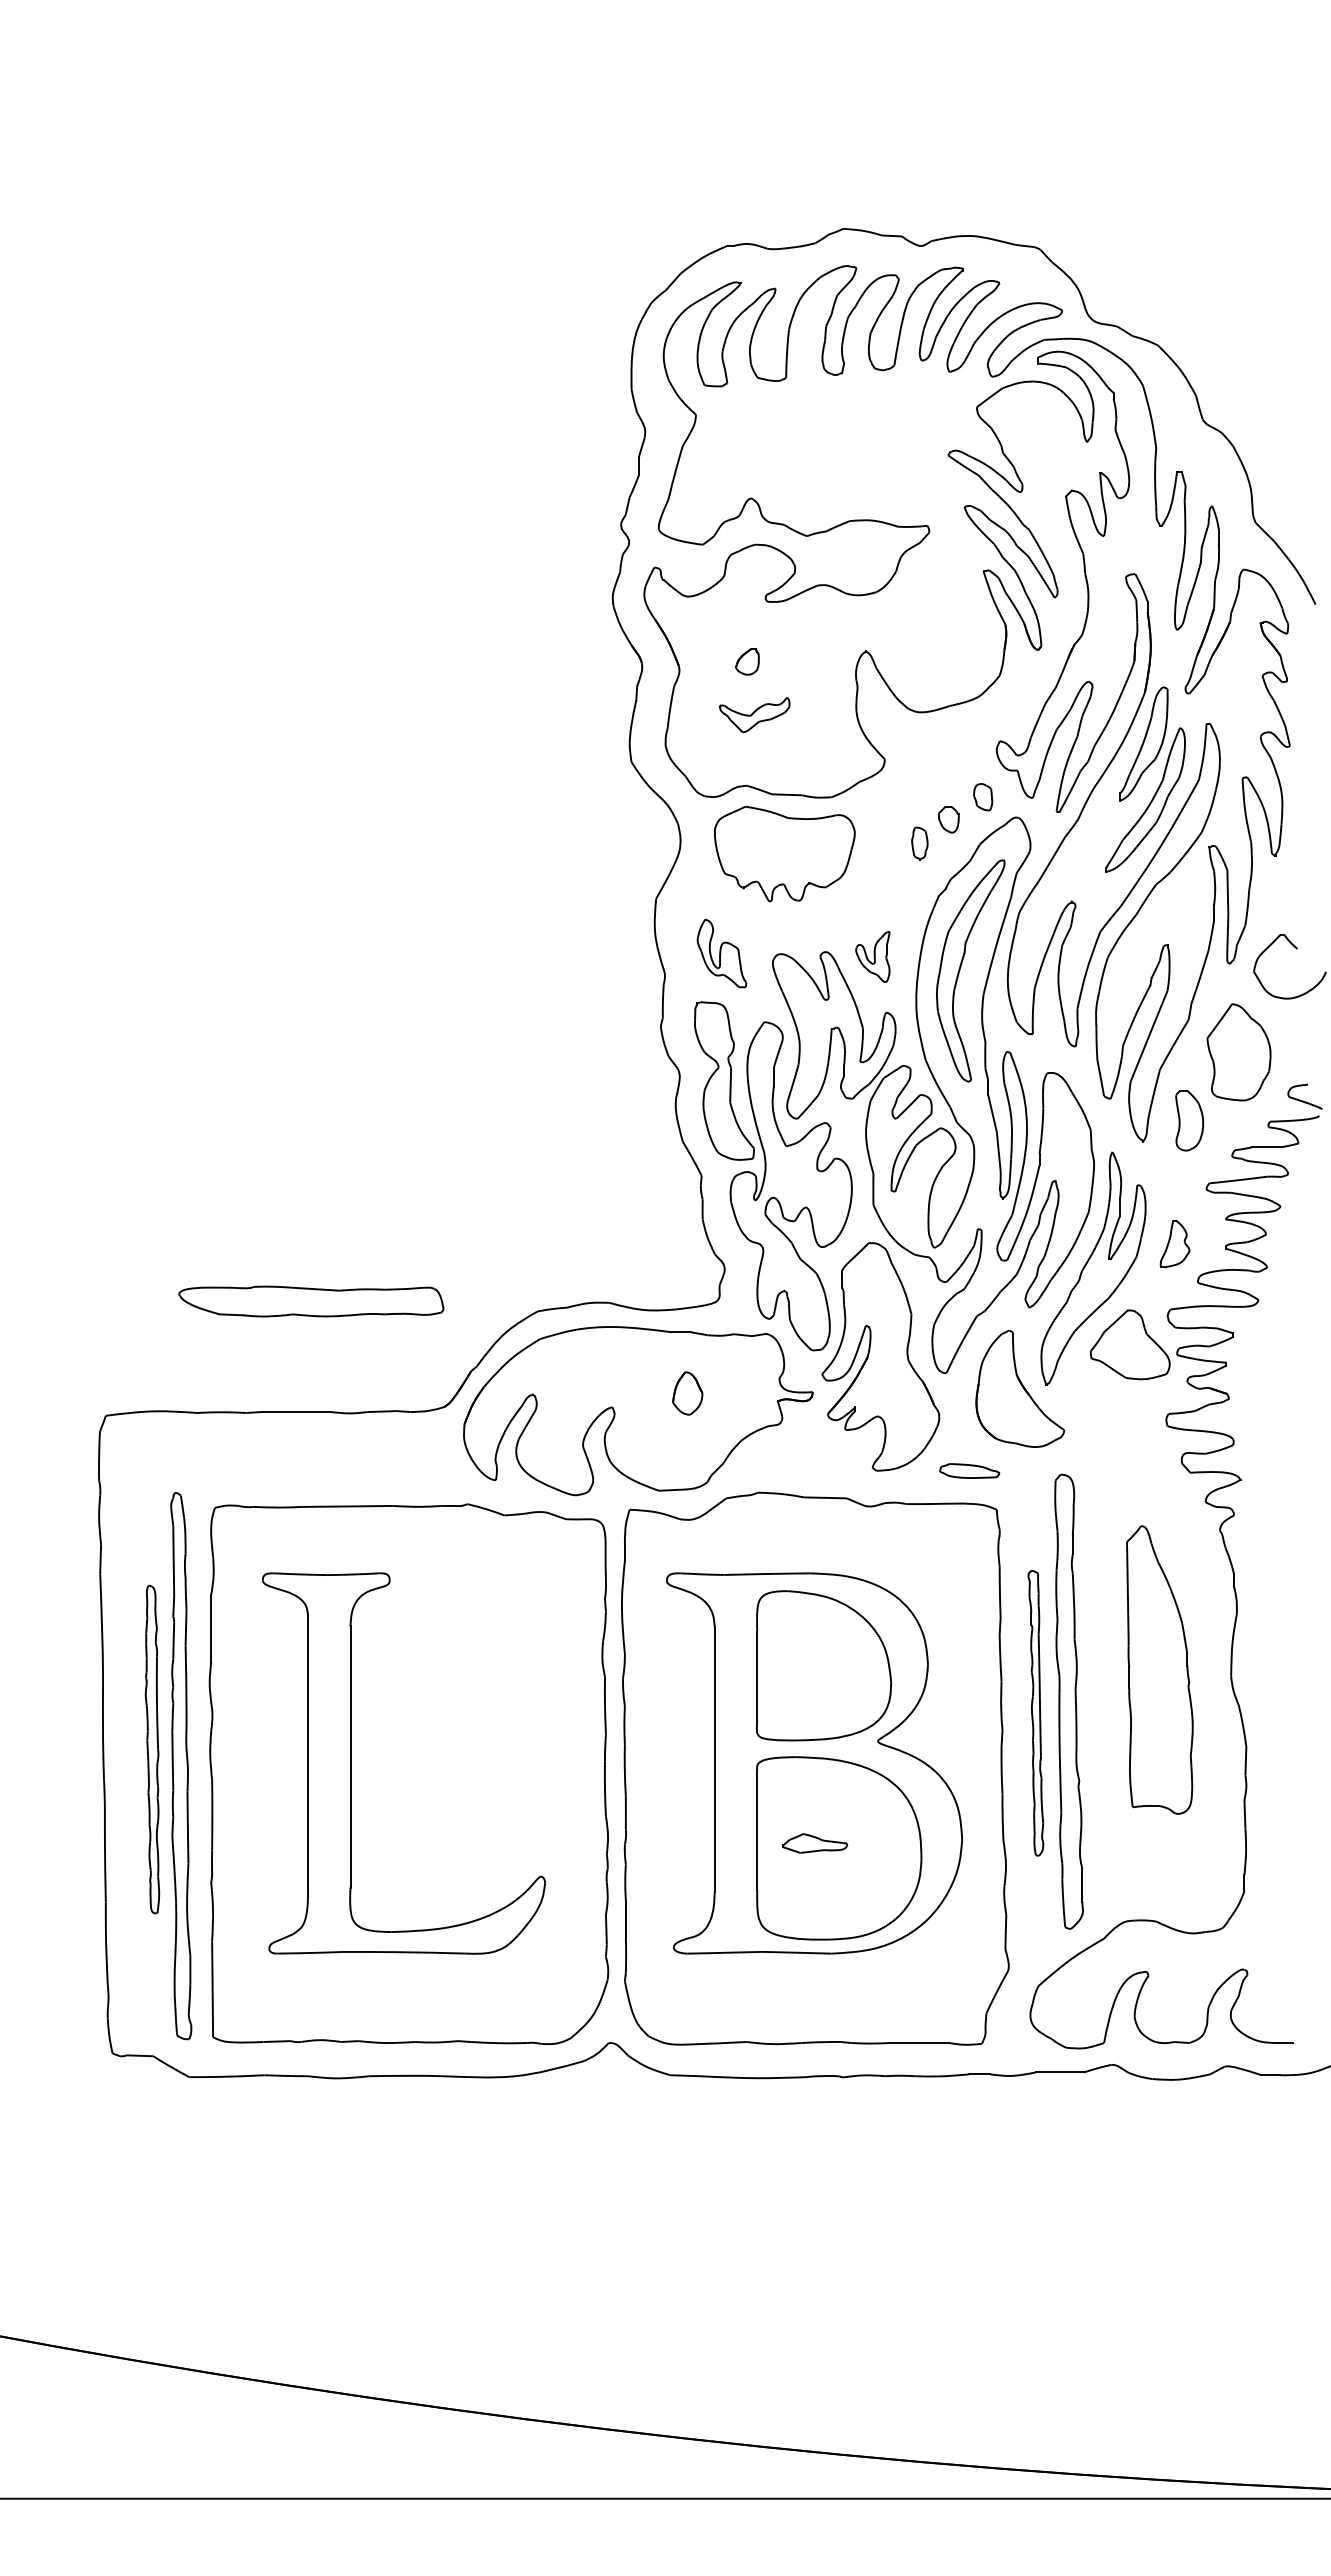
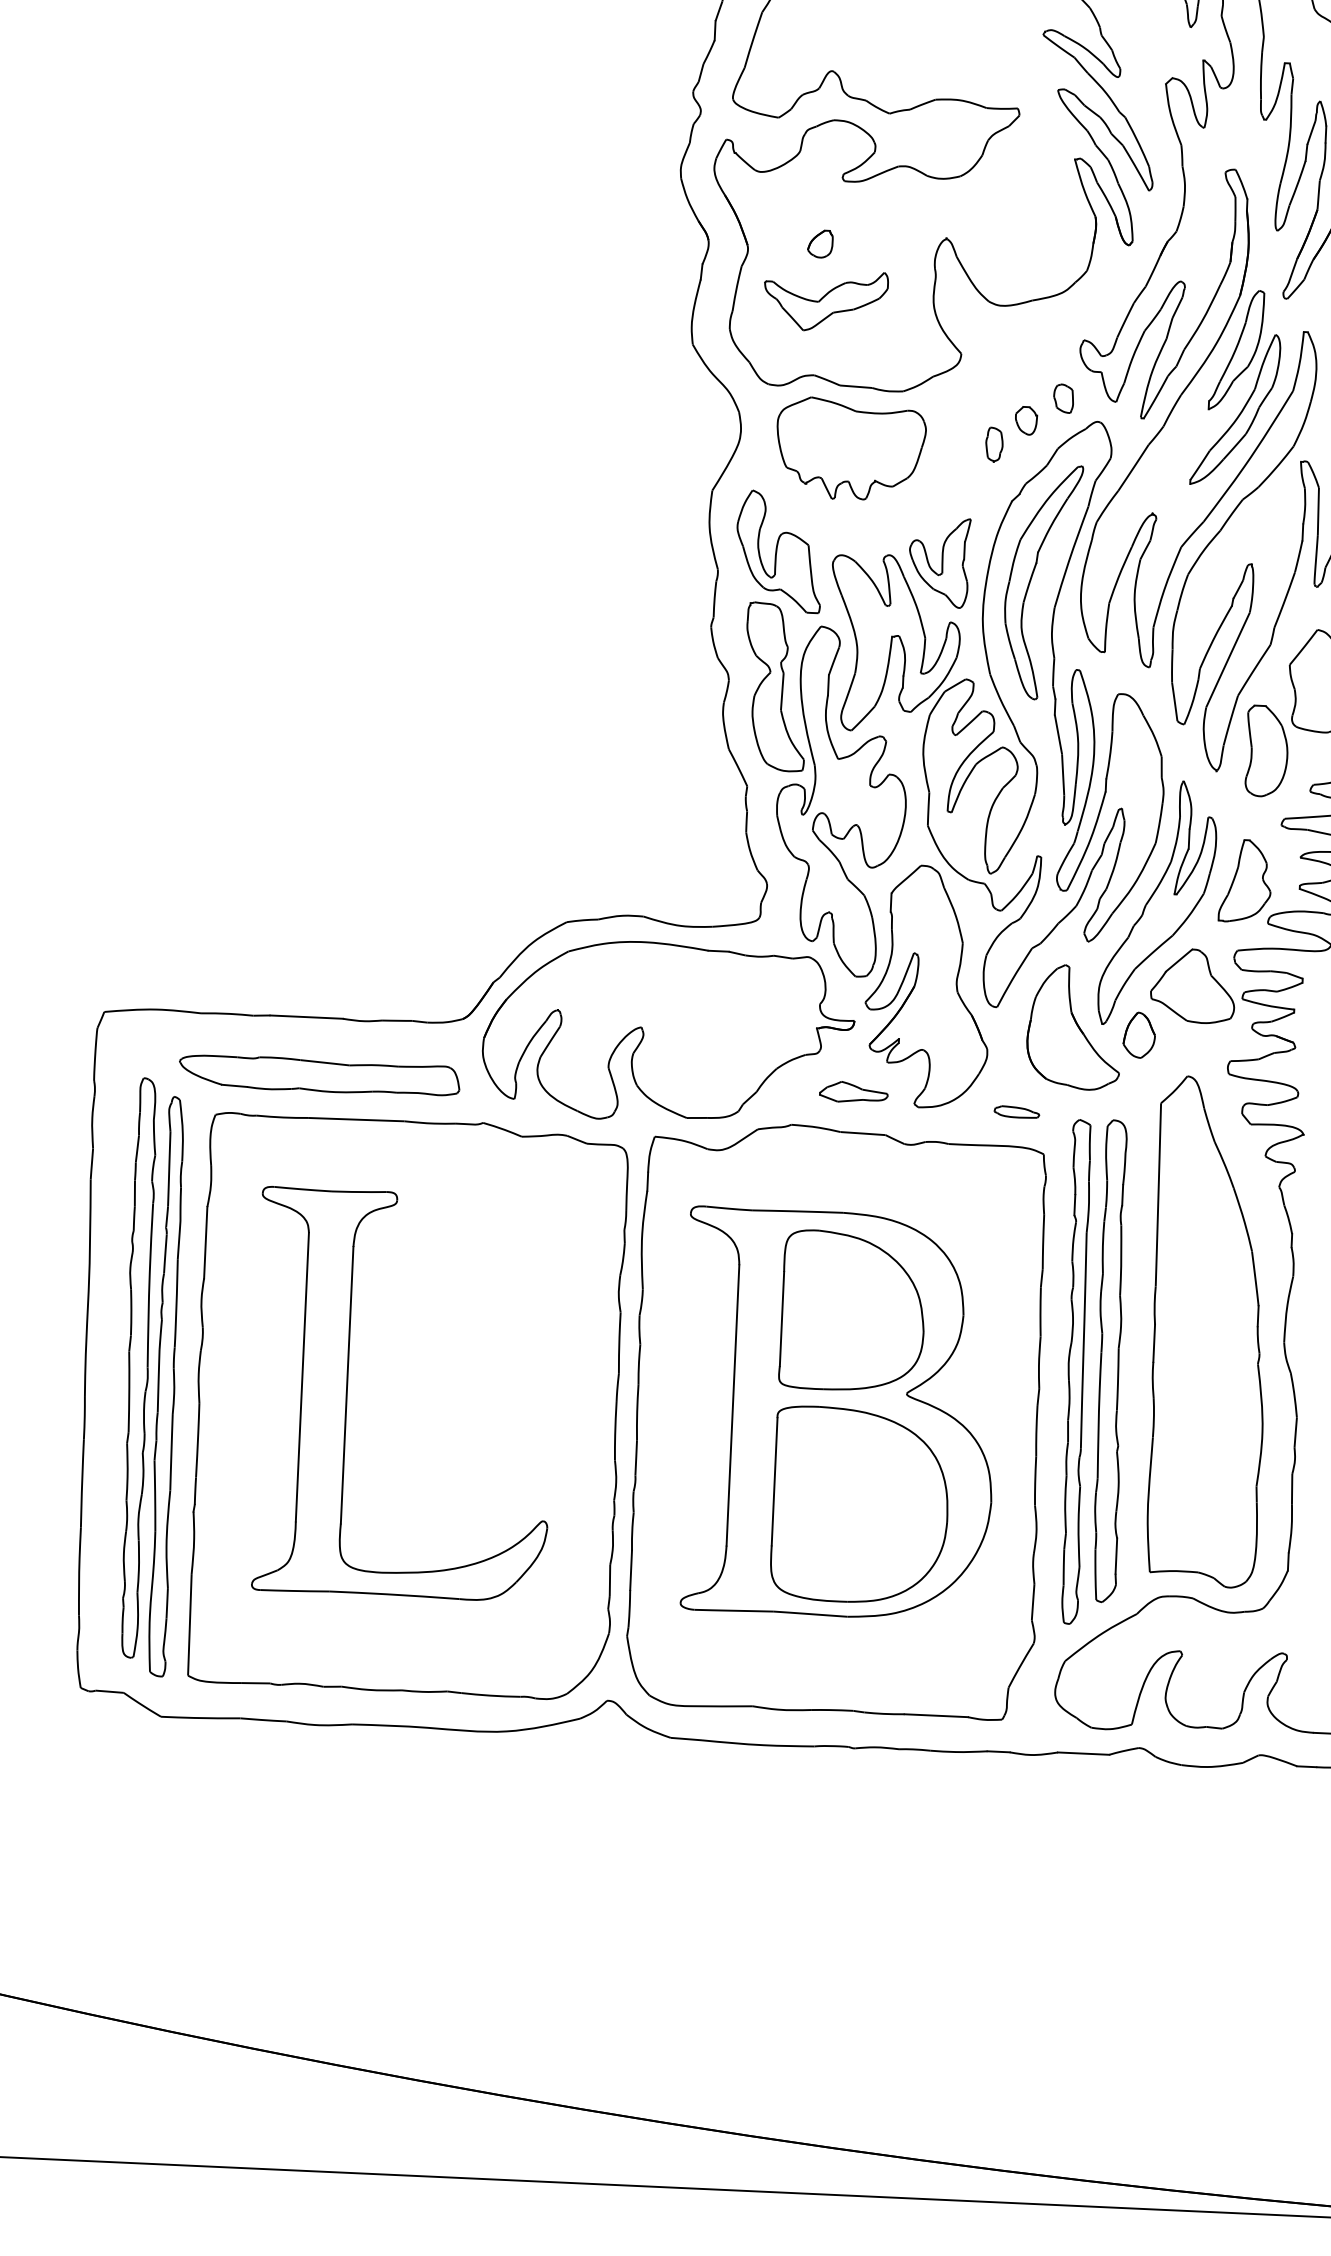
part: (754, 714) -> (825, 300), size x1.67
part: (721, 953) -> (778, 551), size x1.67
part: (872, 956) -> (938, 562), size x1.67
part: (1189, 1120) -> (1266, 751), size x1.43
part: (1174, 1243) -> (1244, 880), size x1.67
part: (311, 1301) -> (319, 1075), moved
part: (687, 1393) -> (1139, 1035), moved
part: (969, 1471) -> (1016, 1112), size x0.71
part: (1159, 1669) -> (1208, 1331), size x1.67
part: (1035, 1712) -> (1075, 1371), size x1.67
part: (152, 1749) -> (137, 1367), size x1.67
part: (815, 1843) -> (854, 1092), moved

